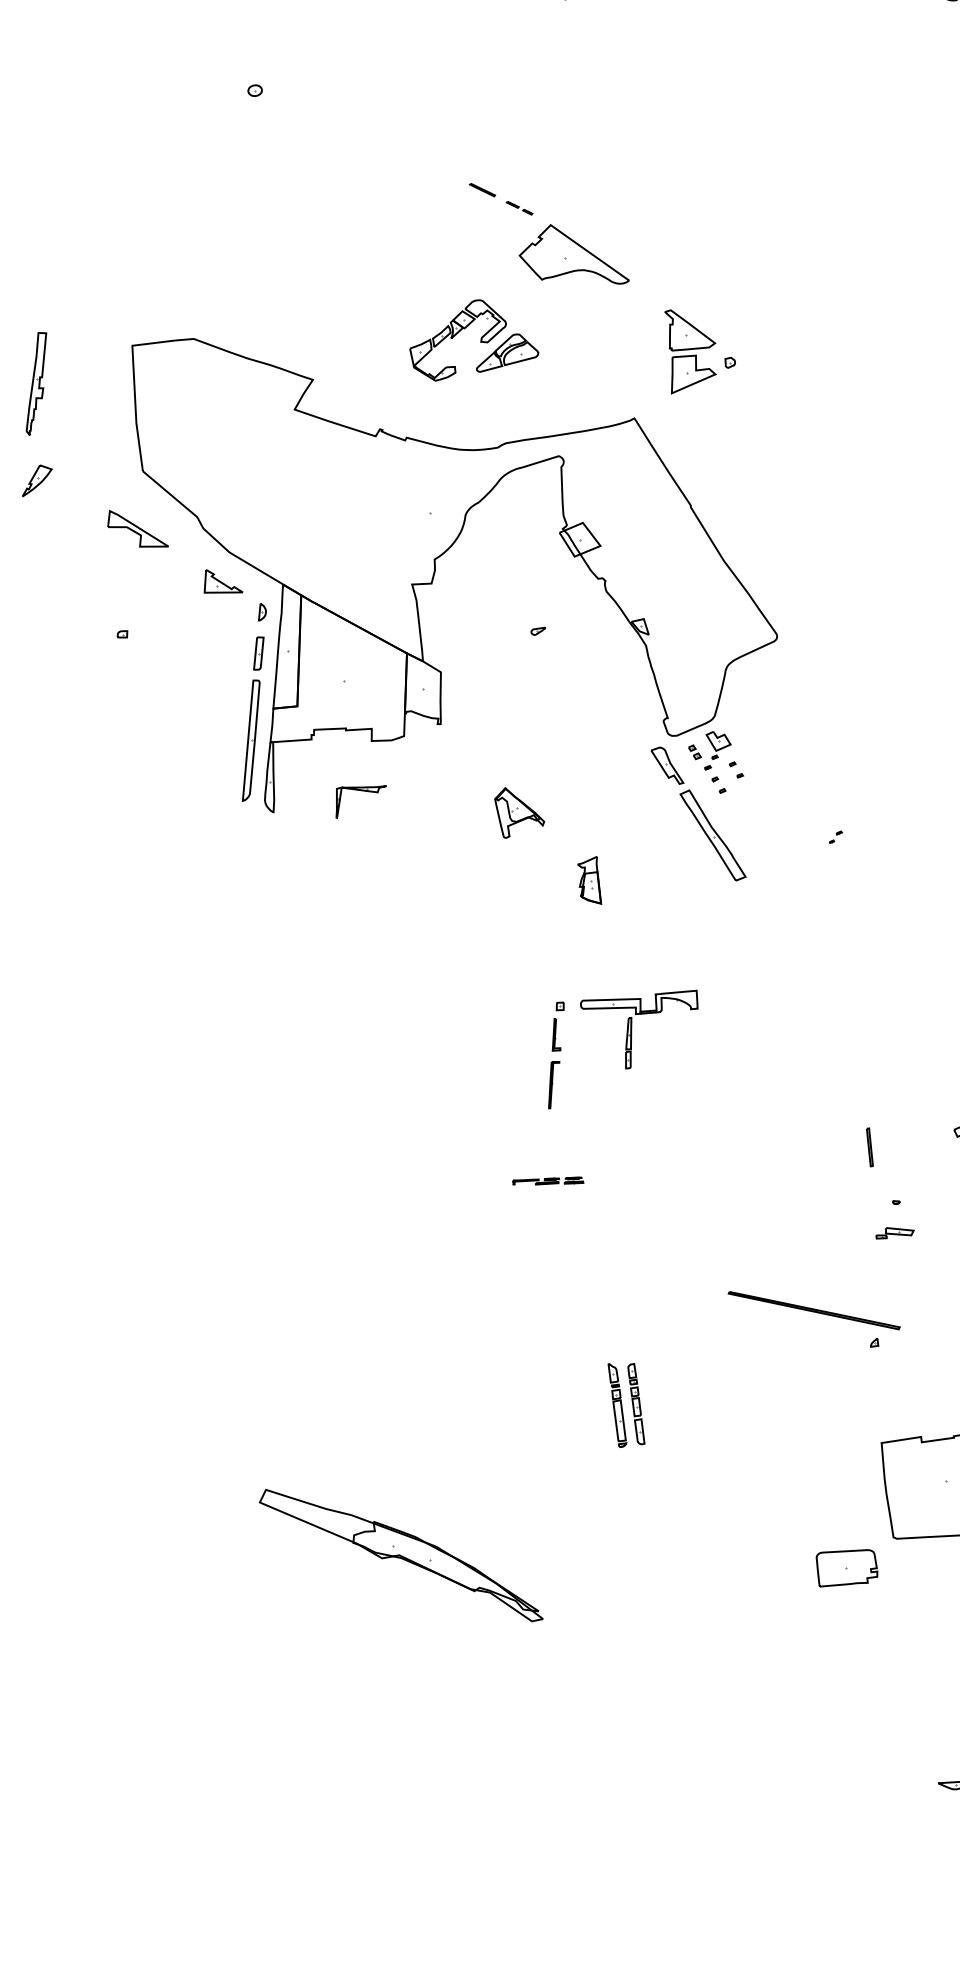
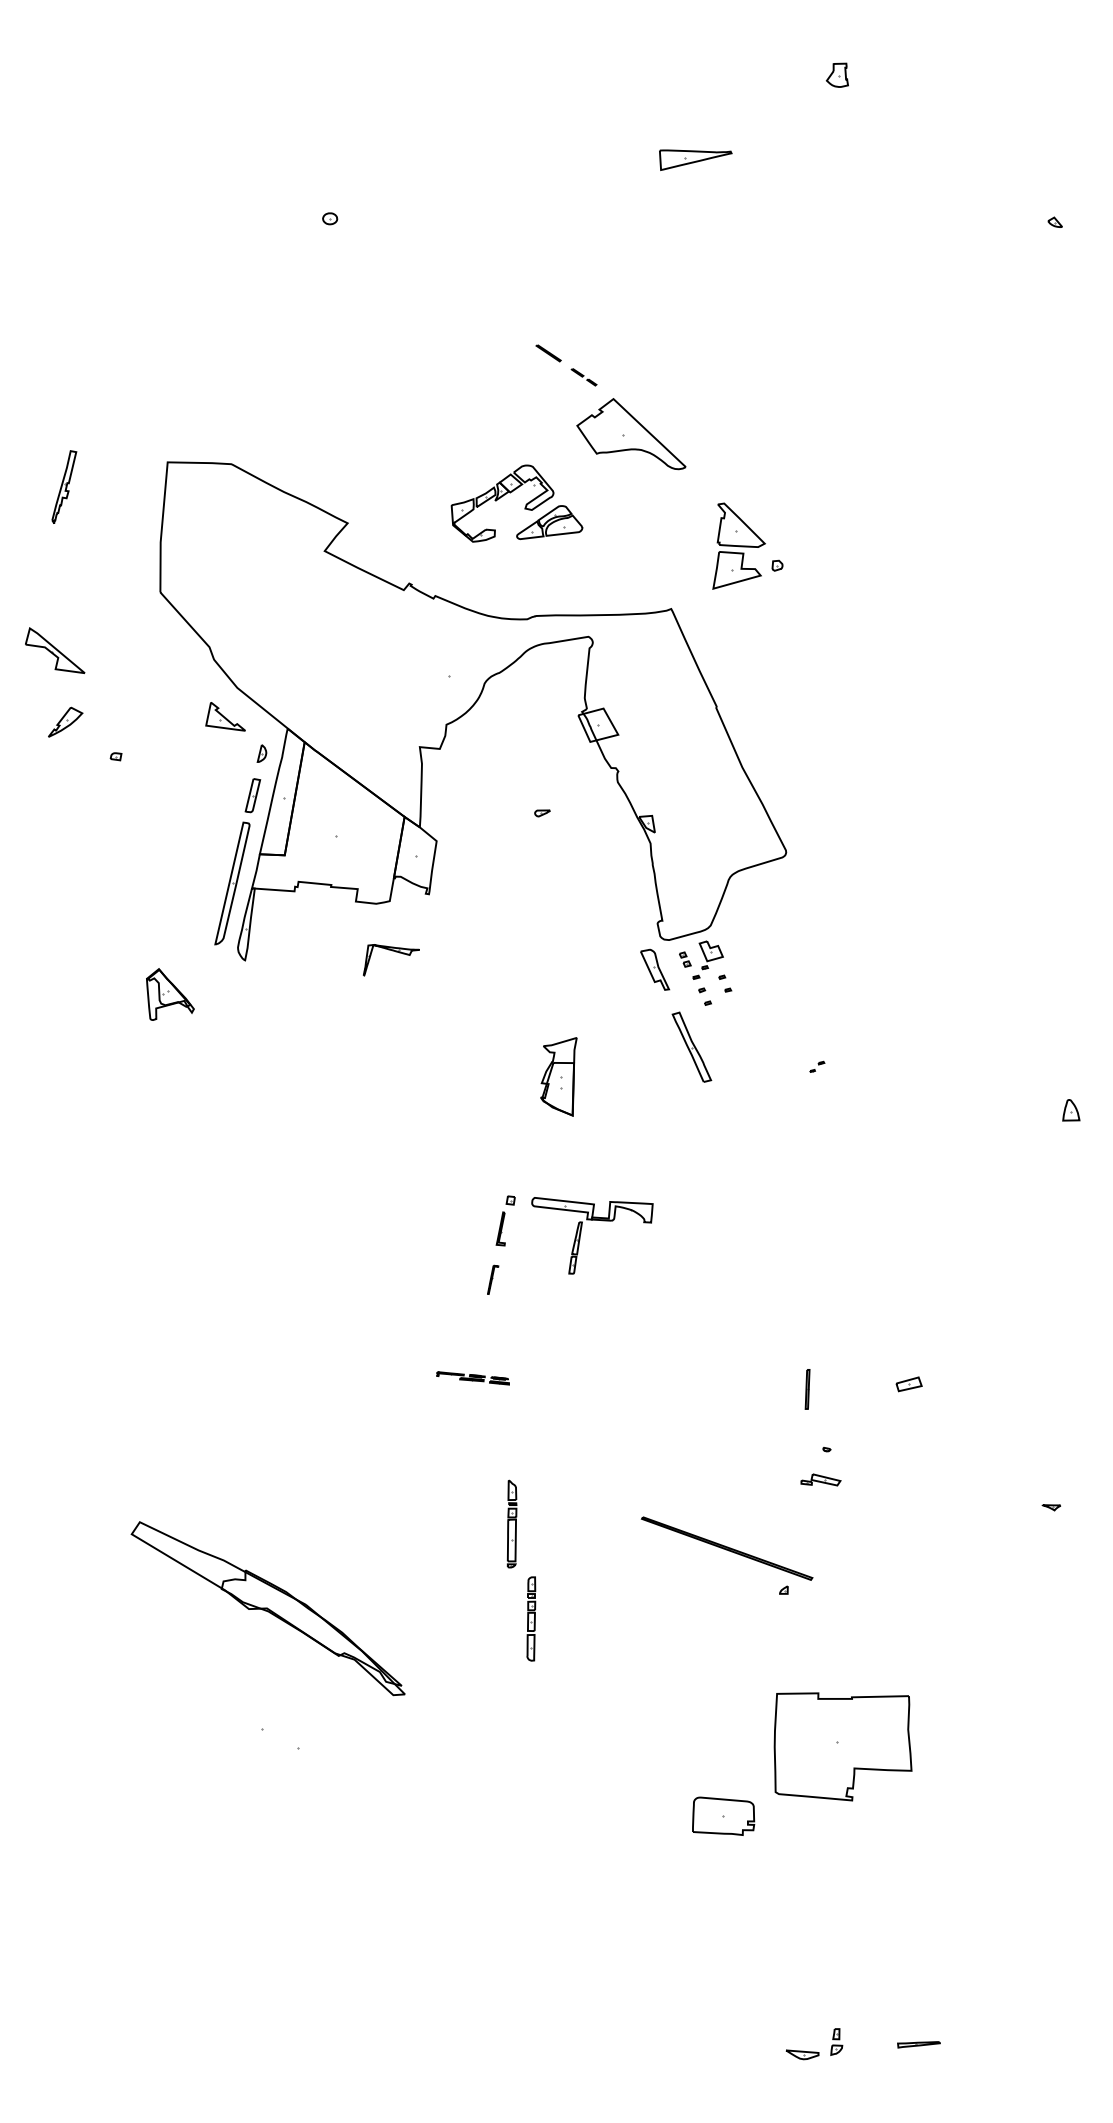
part: (36, 382) -> (64, 486), size x0.7
part: (36, 479) -> (65, 721), moved
part: (137, 528) -> (55, 650), moved
part: (360, 791) -> (392, 951), moved
part: (519, 810) -> (170, 994), moved
part: (712, 834) -> (691, 1046), size x0.7
part: (589, 881) -> (558, 1076), size x1.6
part: (553, 1084) -> (492, 1279), size x0.6
part: (616, 1404) -> (511, 1523), moved
part: (399, 1555) -> (267, 1608), moved

